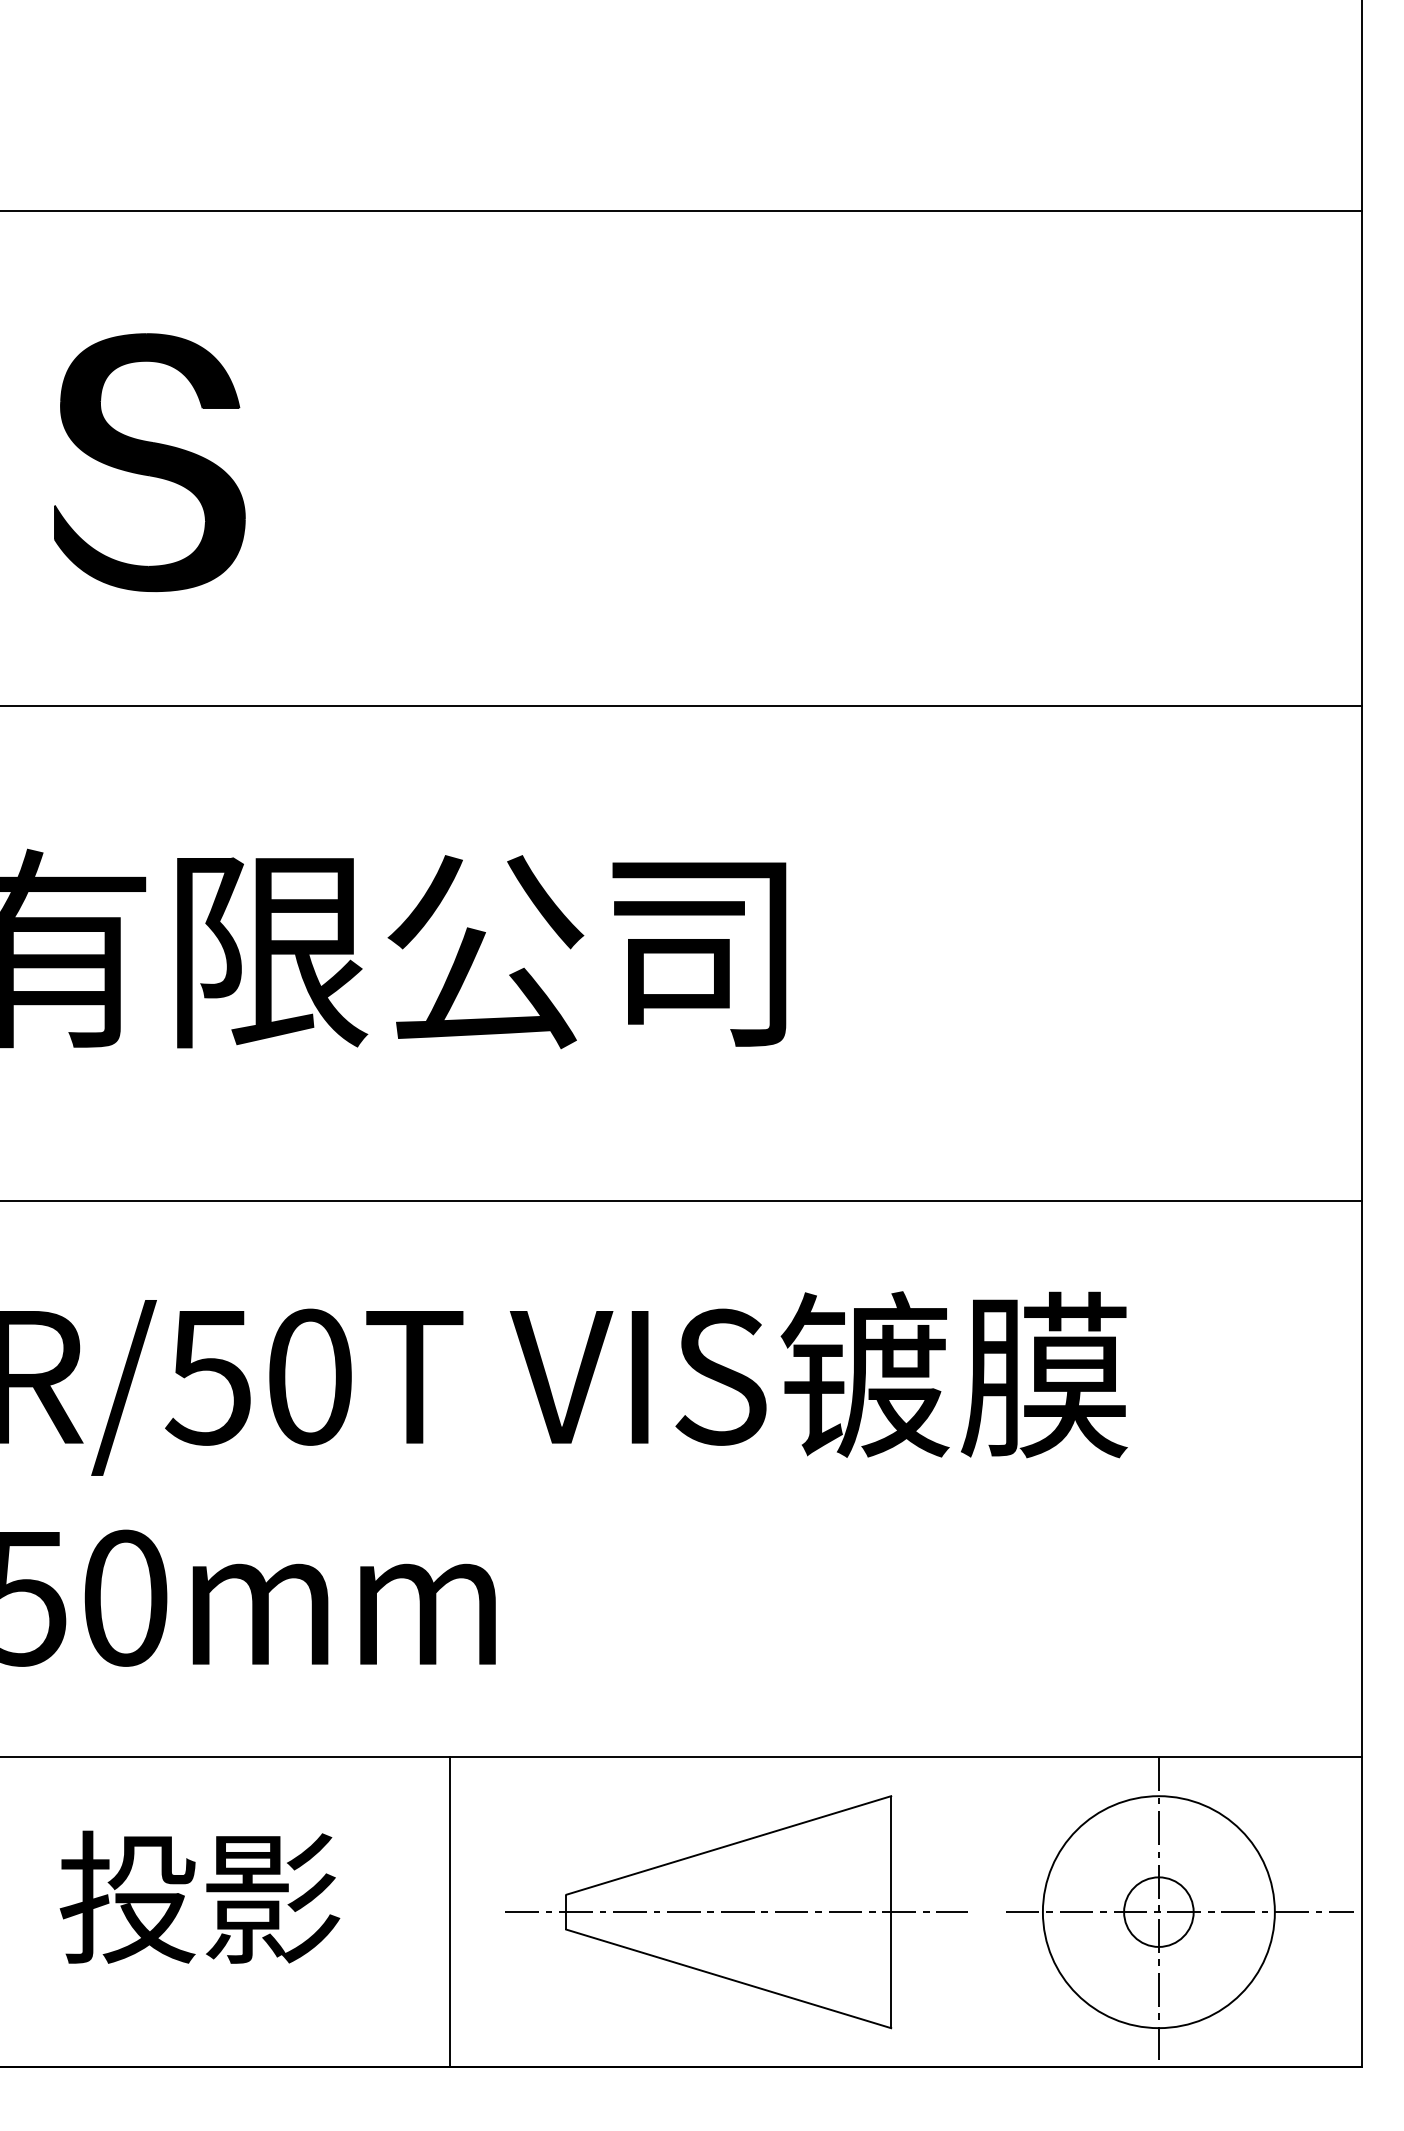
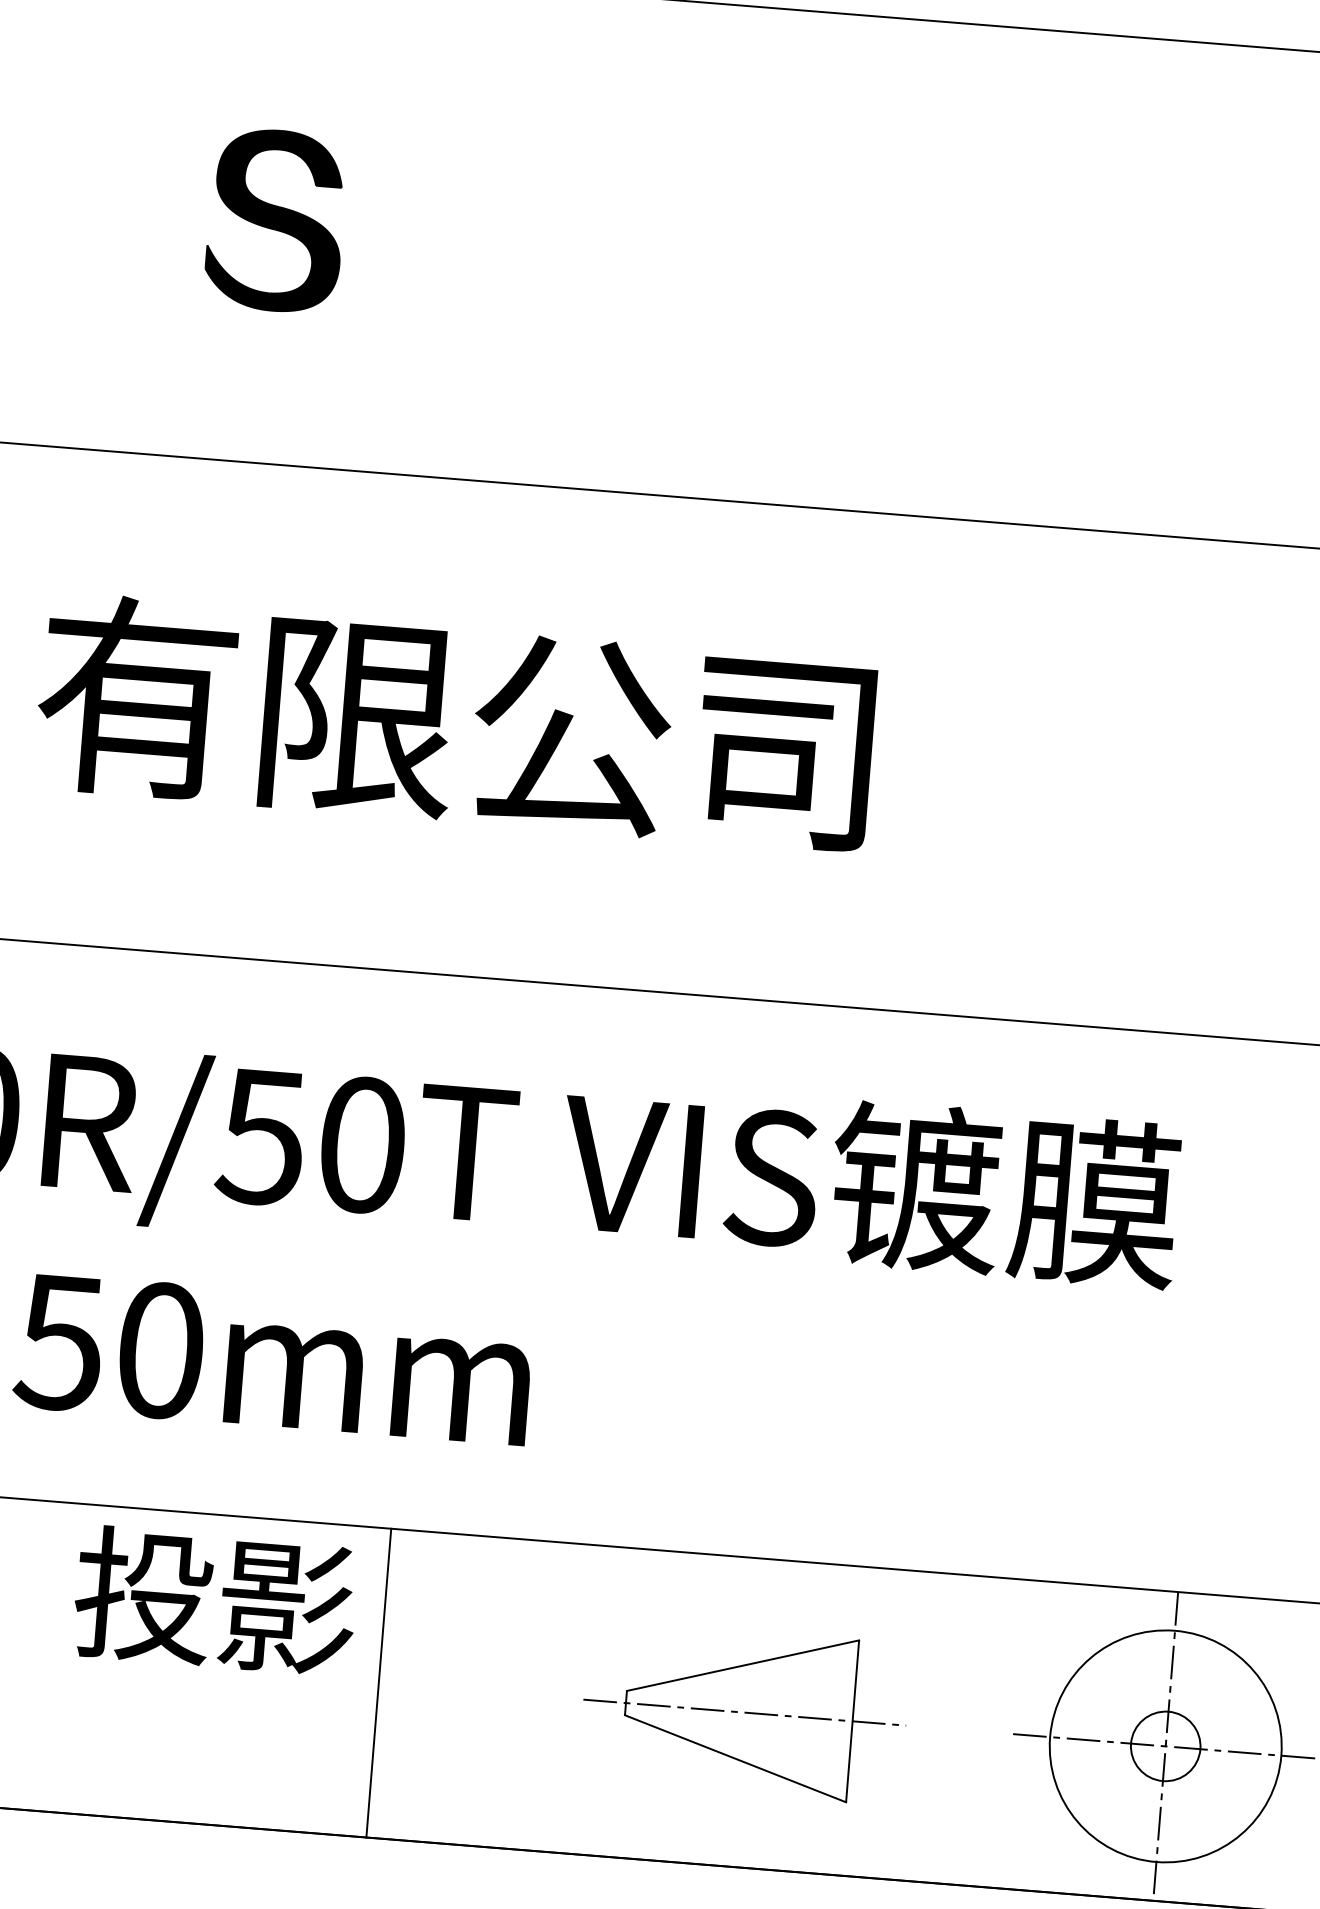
part: (149, 462) -> (275, 220), size x0.7
text: (199, 1896) -> (215, 1600), moved
line: (450, 1912) -> (378, 1683), moved
part: (736, 1912) -> (744, 1712), size x0.7

